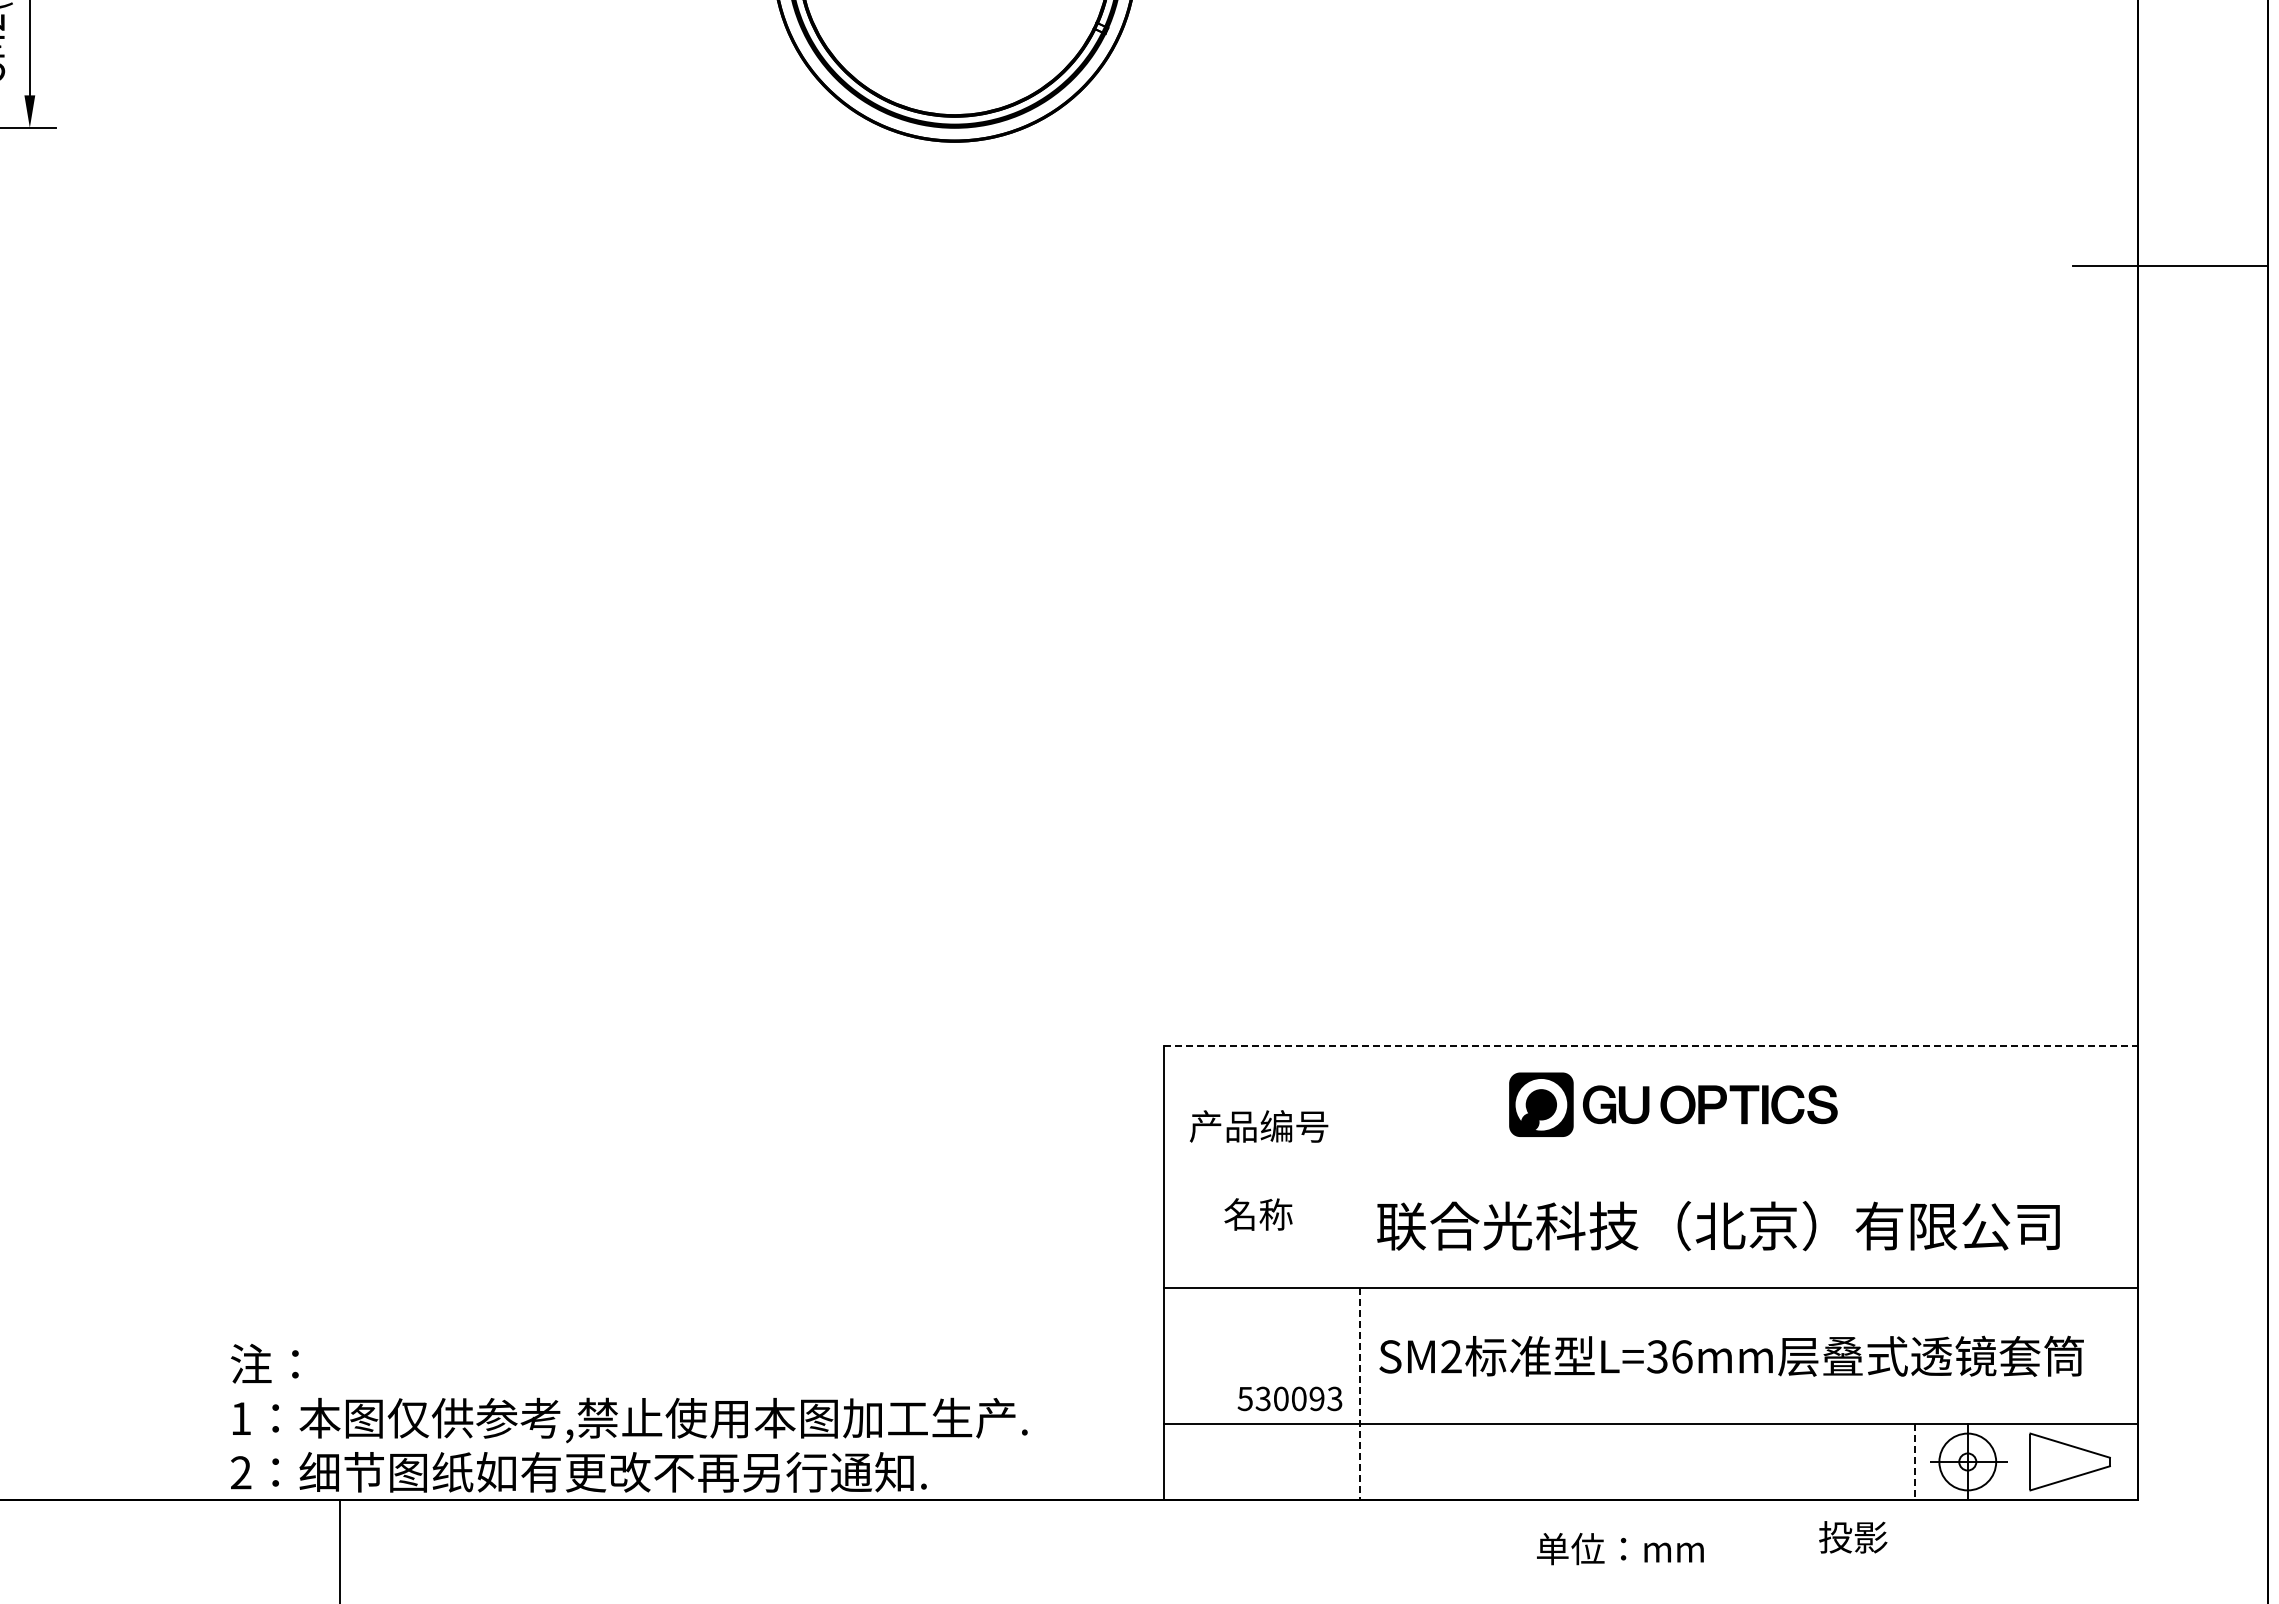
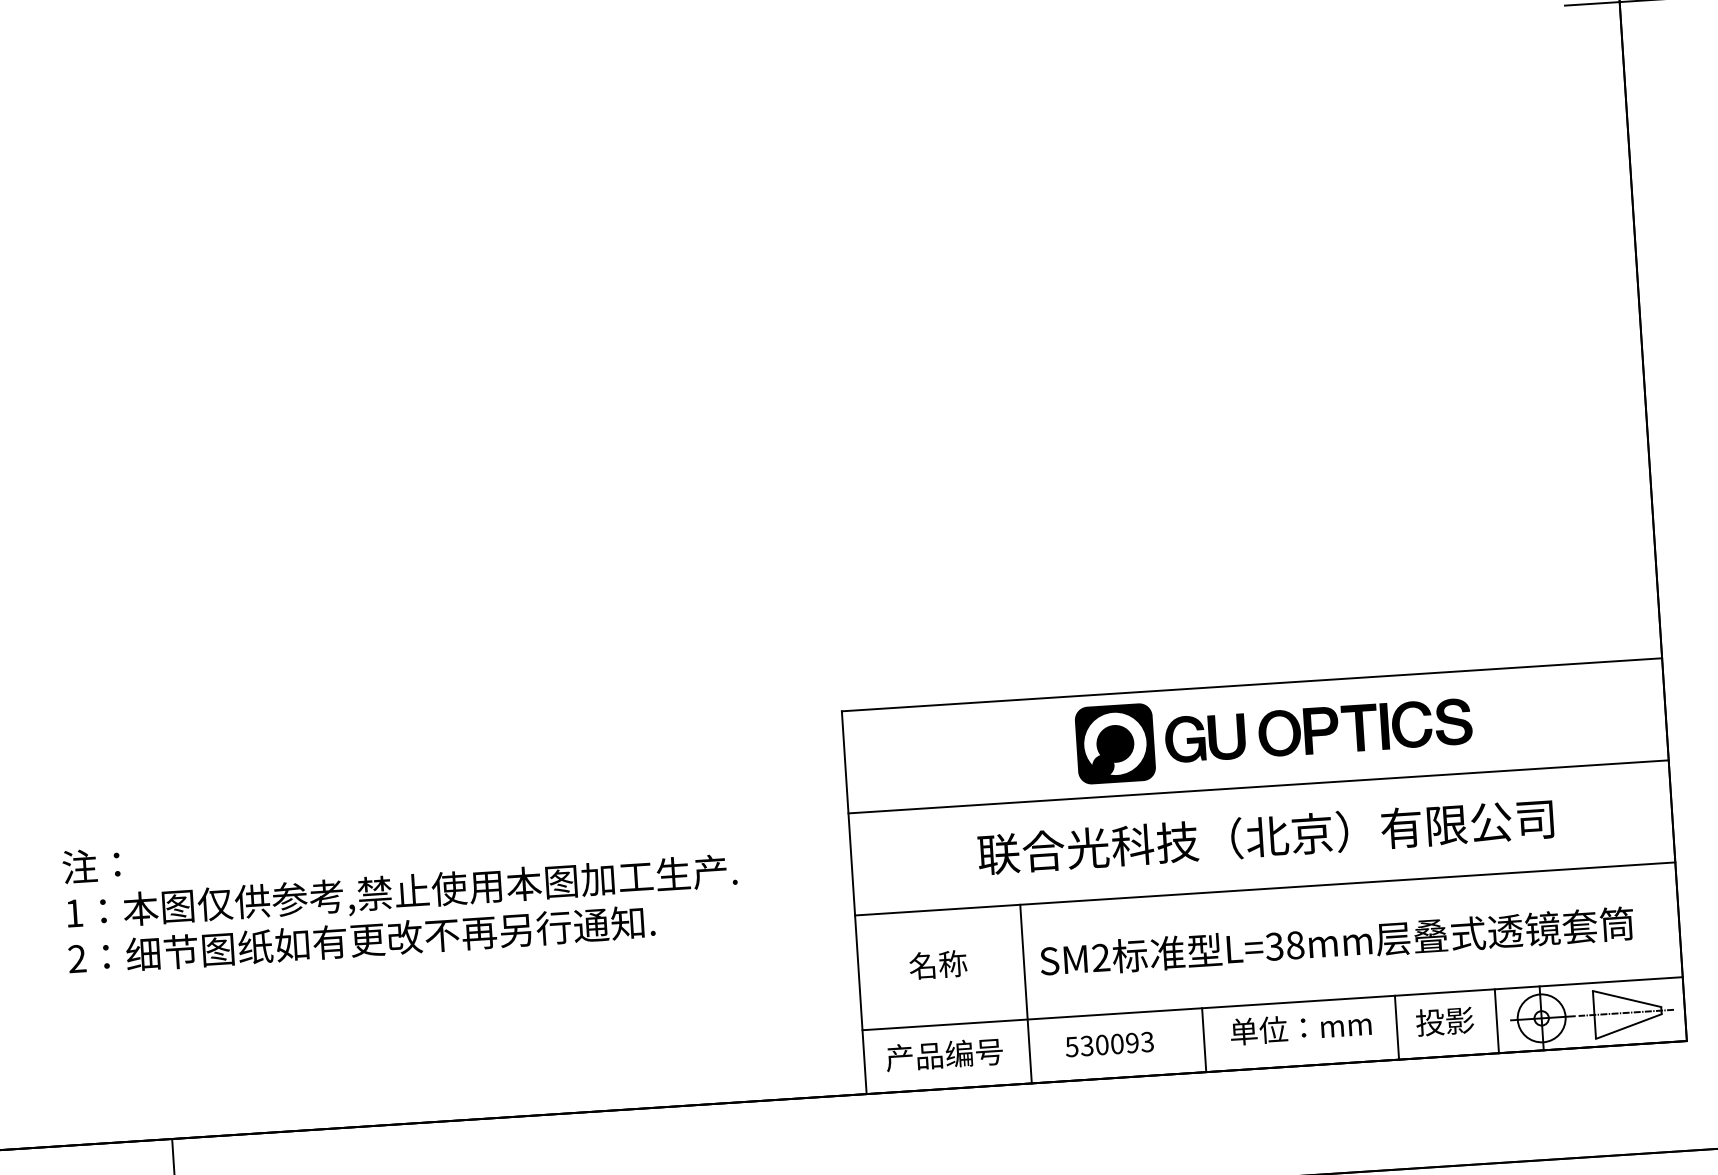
line: (1650, 1045) -> (1251, 684), dashed -> solid
part: (1673, 1104) -> (1274, 733), size x1.43
text: (1259, 1126) -> (944, 1054), moved
line: (1650, 1166) -> (1258, 786), added
text: (1258, 1214) -> (938, 964), moved
text: (1718, 1226) -> (1265, 837), moved
text: (1682, 1356) -> (1295, 945), L=36mm -> L=38mm
line: (1360, 1394) -> (1026, 994), dashed -> solid
text: (1289, 1398) -> (1109, 1044), moved
text: (629, 1418) -> (401, 892), moved
line: (1567, 1461) -> (1204, 1039), added
line: (1796, 1461) -> (1397, 1027), added
line: (1914, 1462) -> (1496, 1021), dashed -> solid
line: (2067, 1462) -> (1625, 1013), added
text: (1853, 1537) -> (1445, 1021), moved
text: (1620, 1549) -> (1301, 1028), moved

